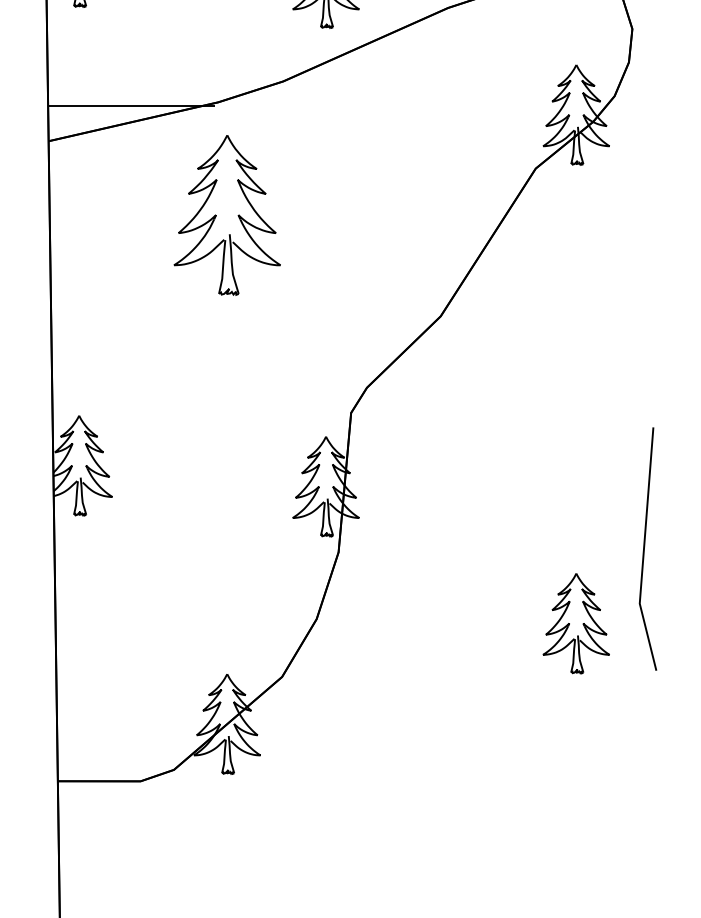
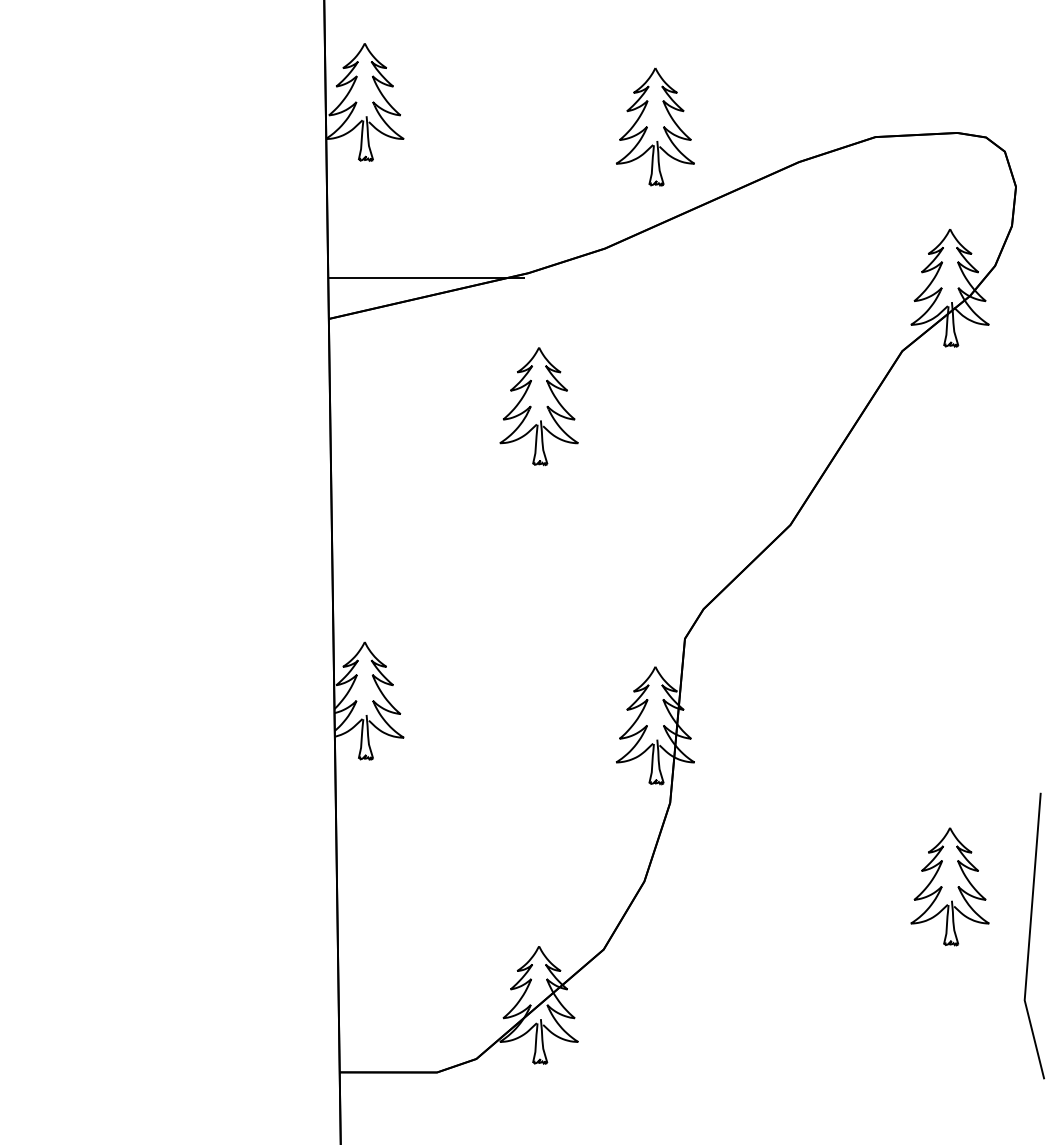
part: (226, 215) -> (538, 406), size x0.62
line: (644, 548) -> (1030, 935), moved

